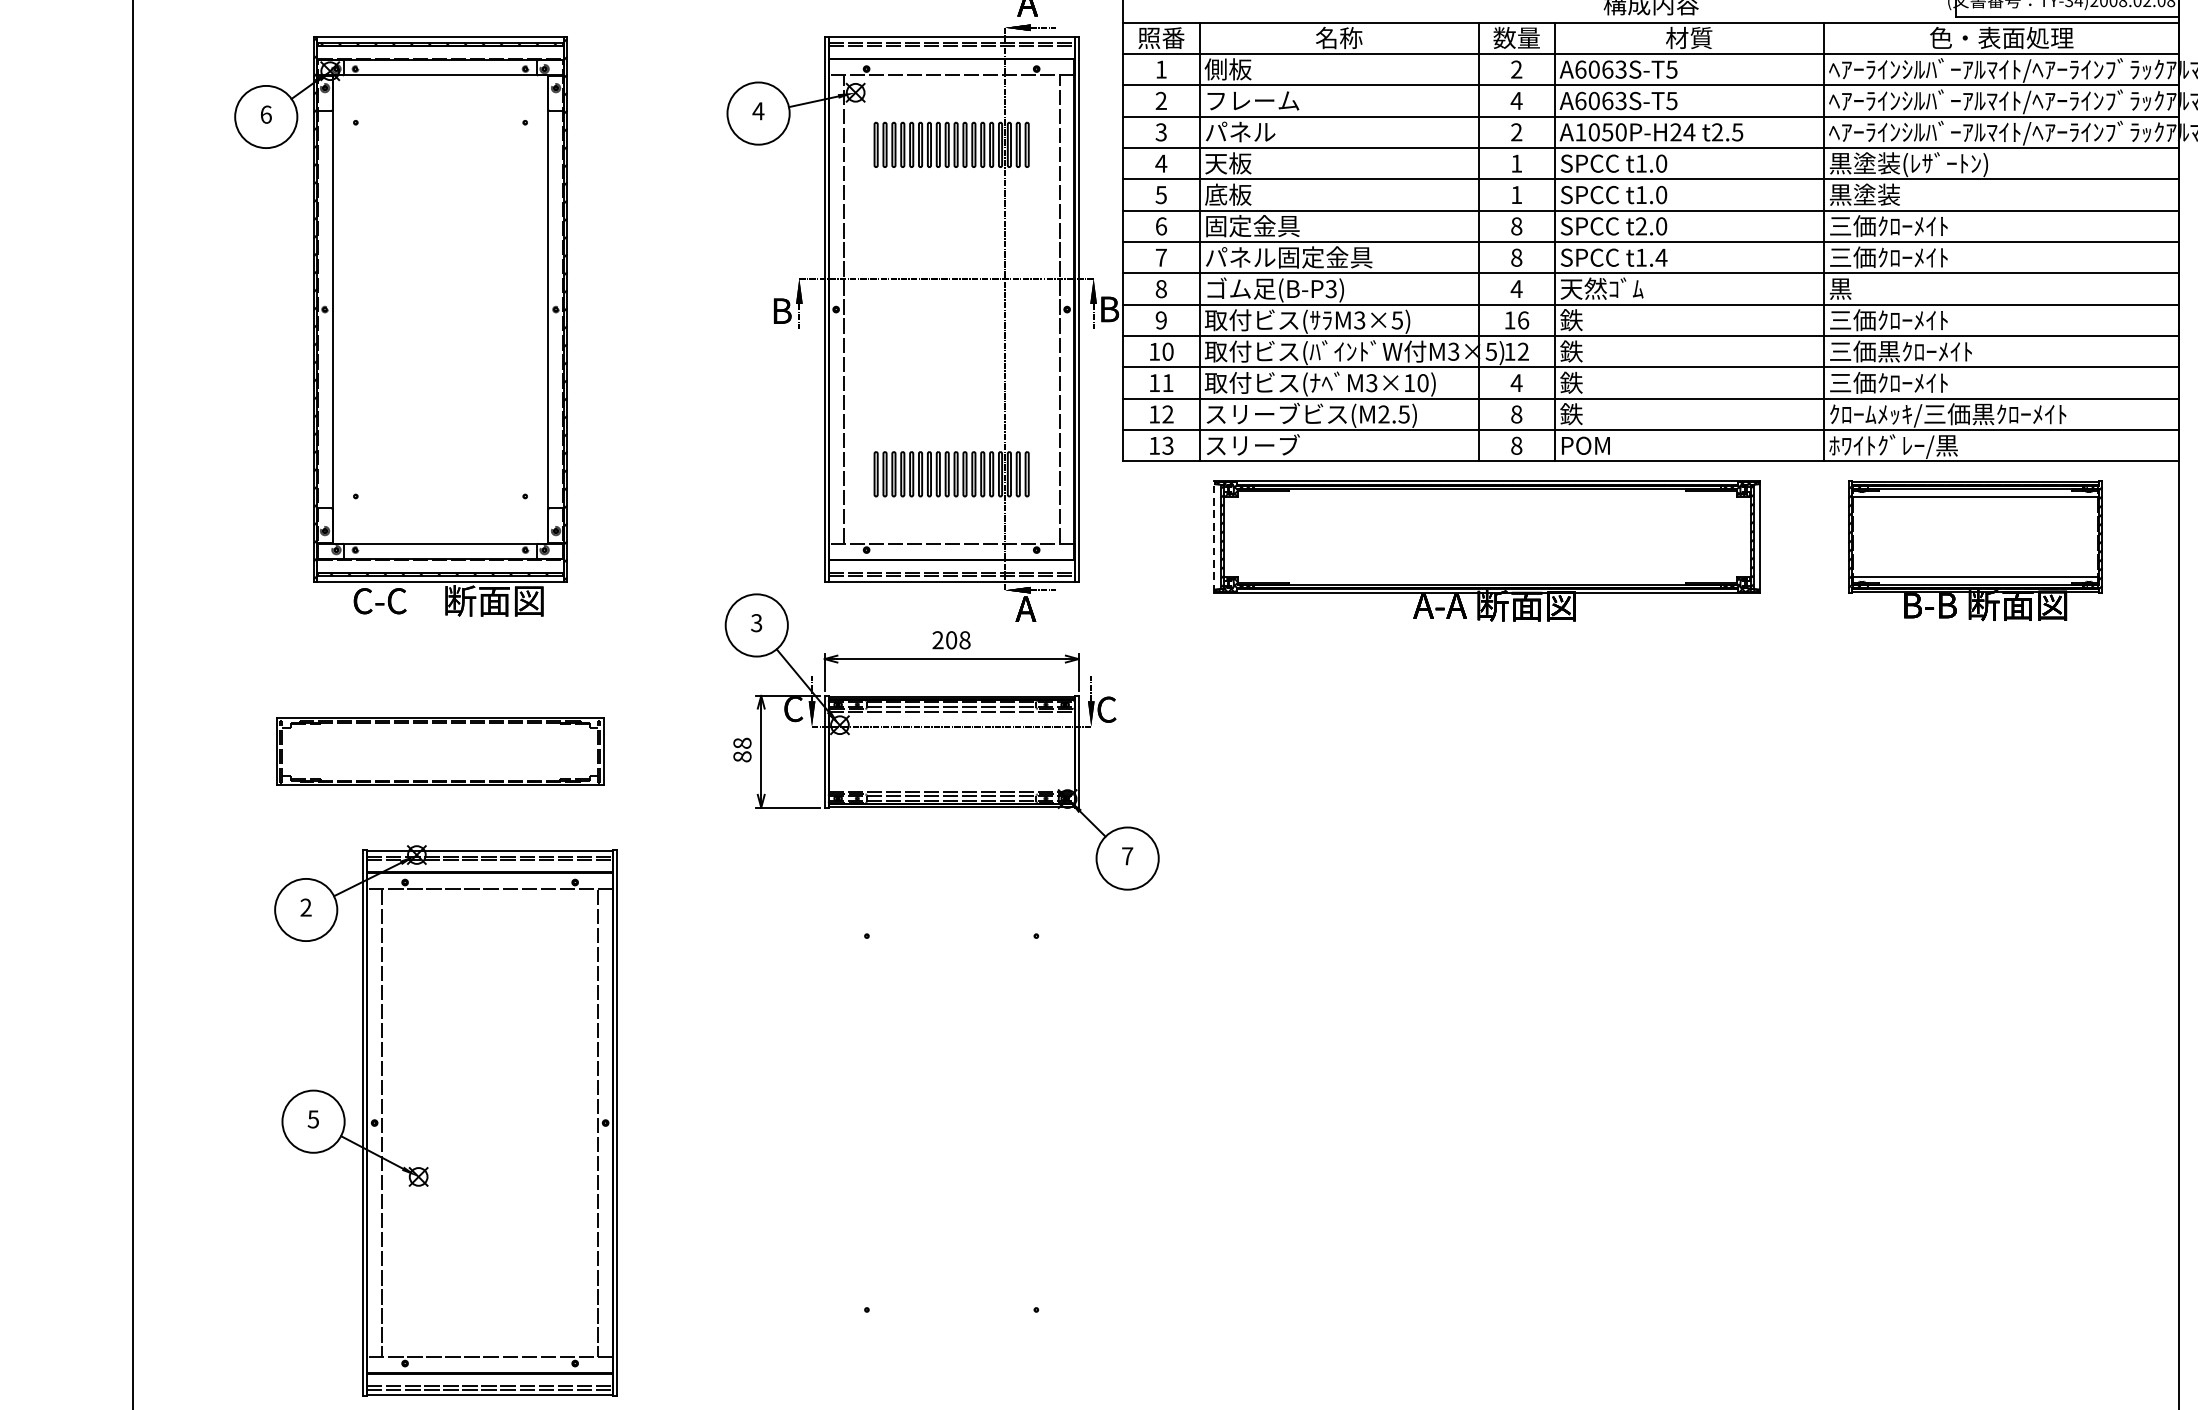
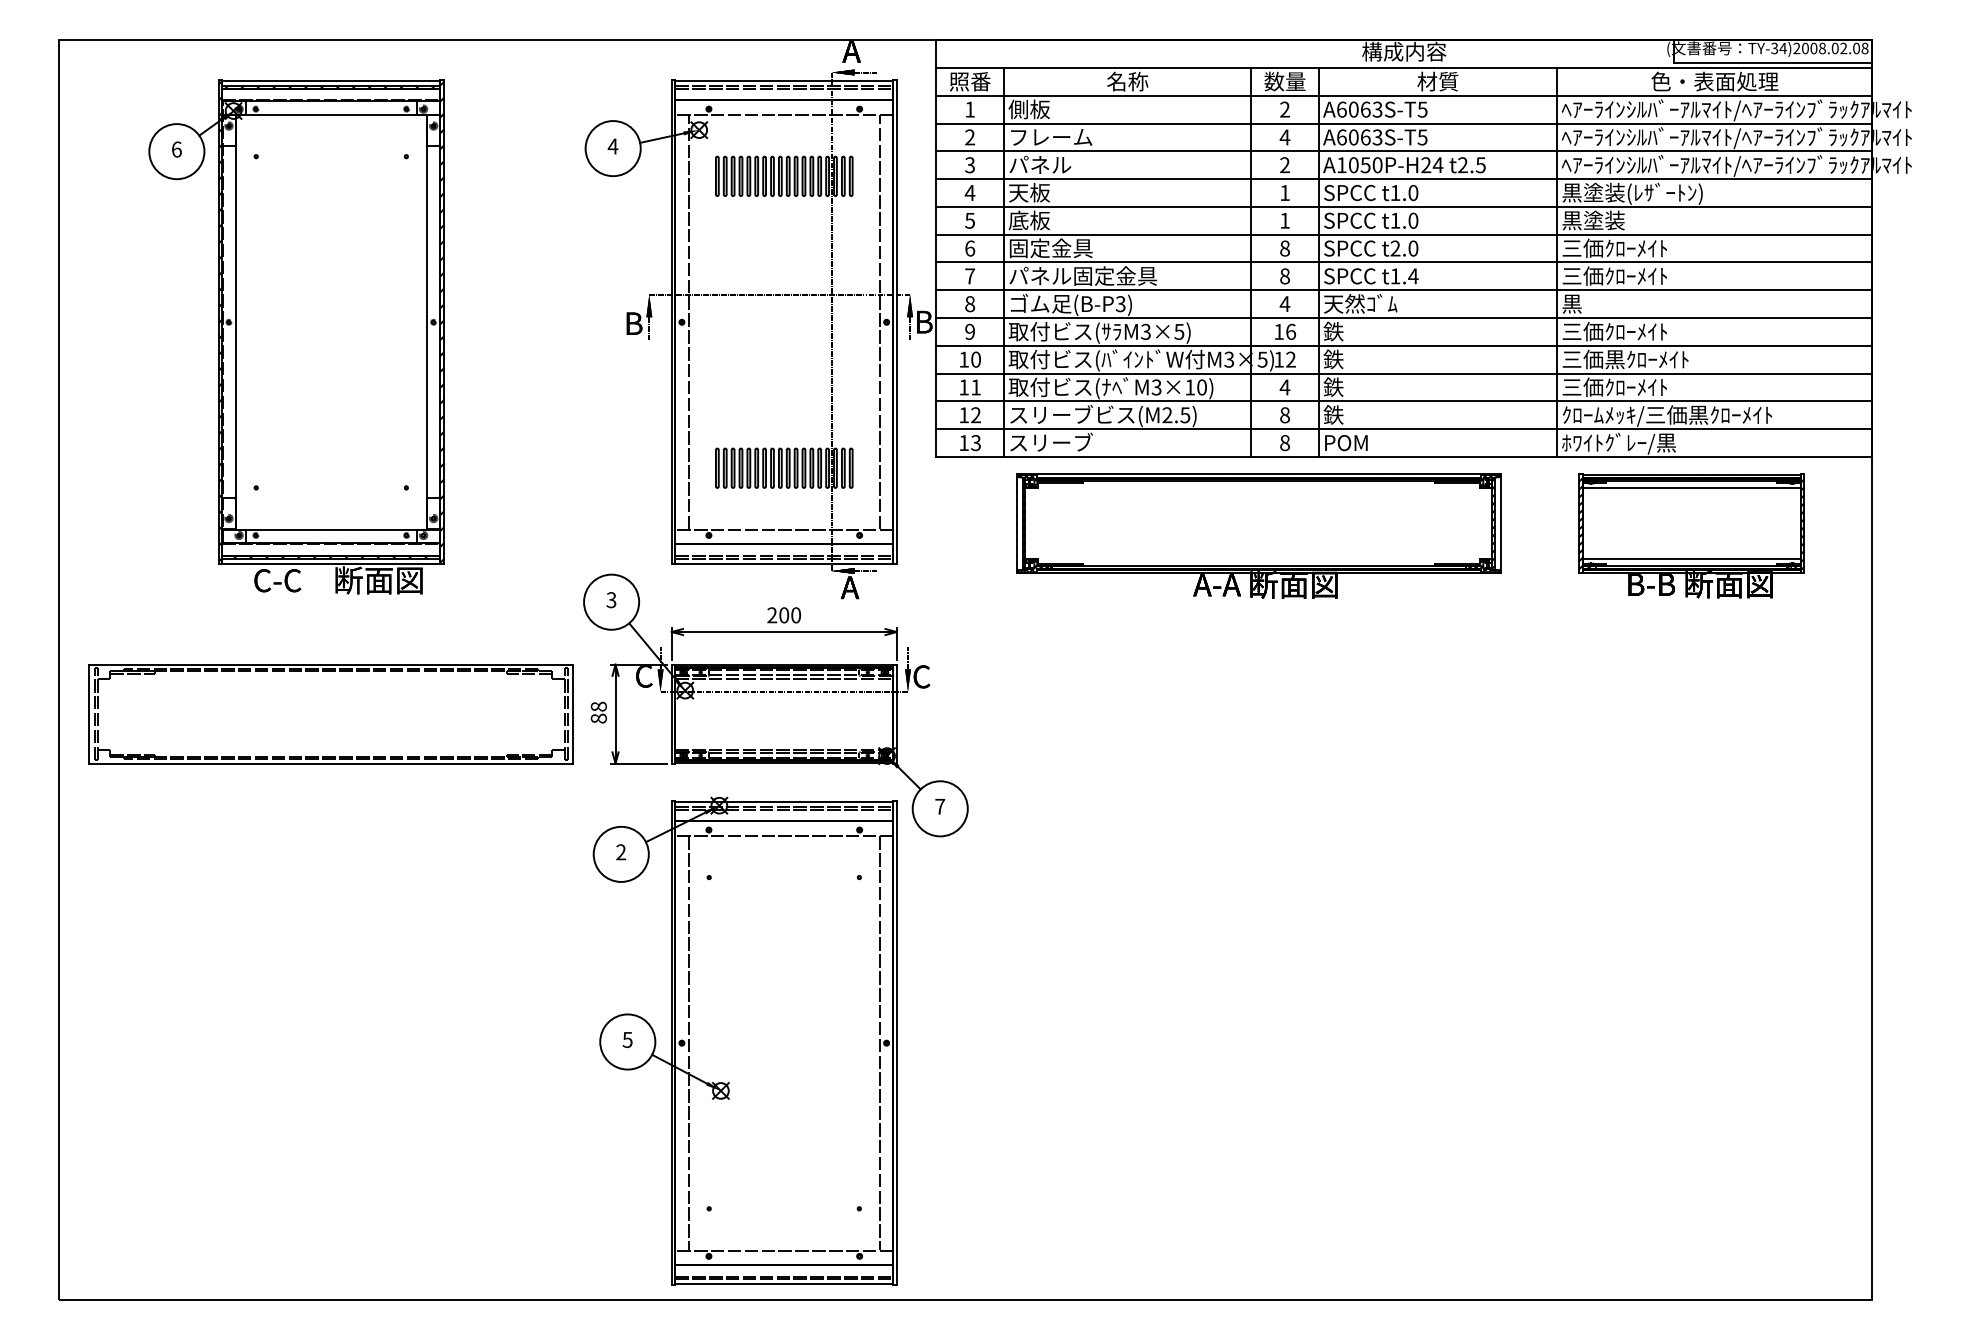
line: (1214, 536) -> (1017, 523), dashed -> solid
text: (965, 640) -> (796, 615), 208 -> 200
part: (439, 752) -> (330, 714), size x1.67
part: (445, 1120) -> (744, 1040), moved

